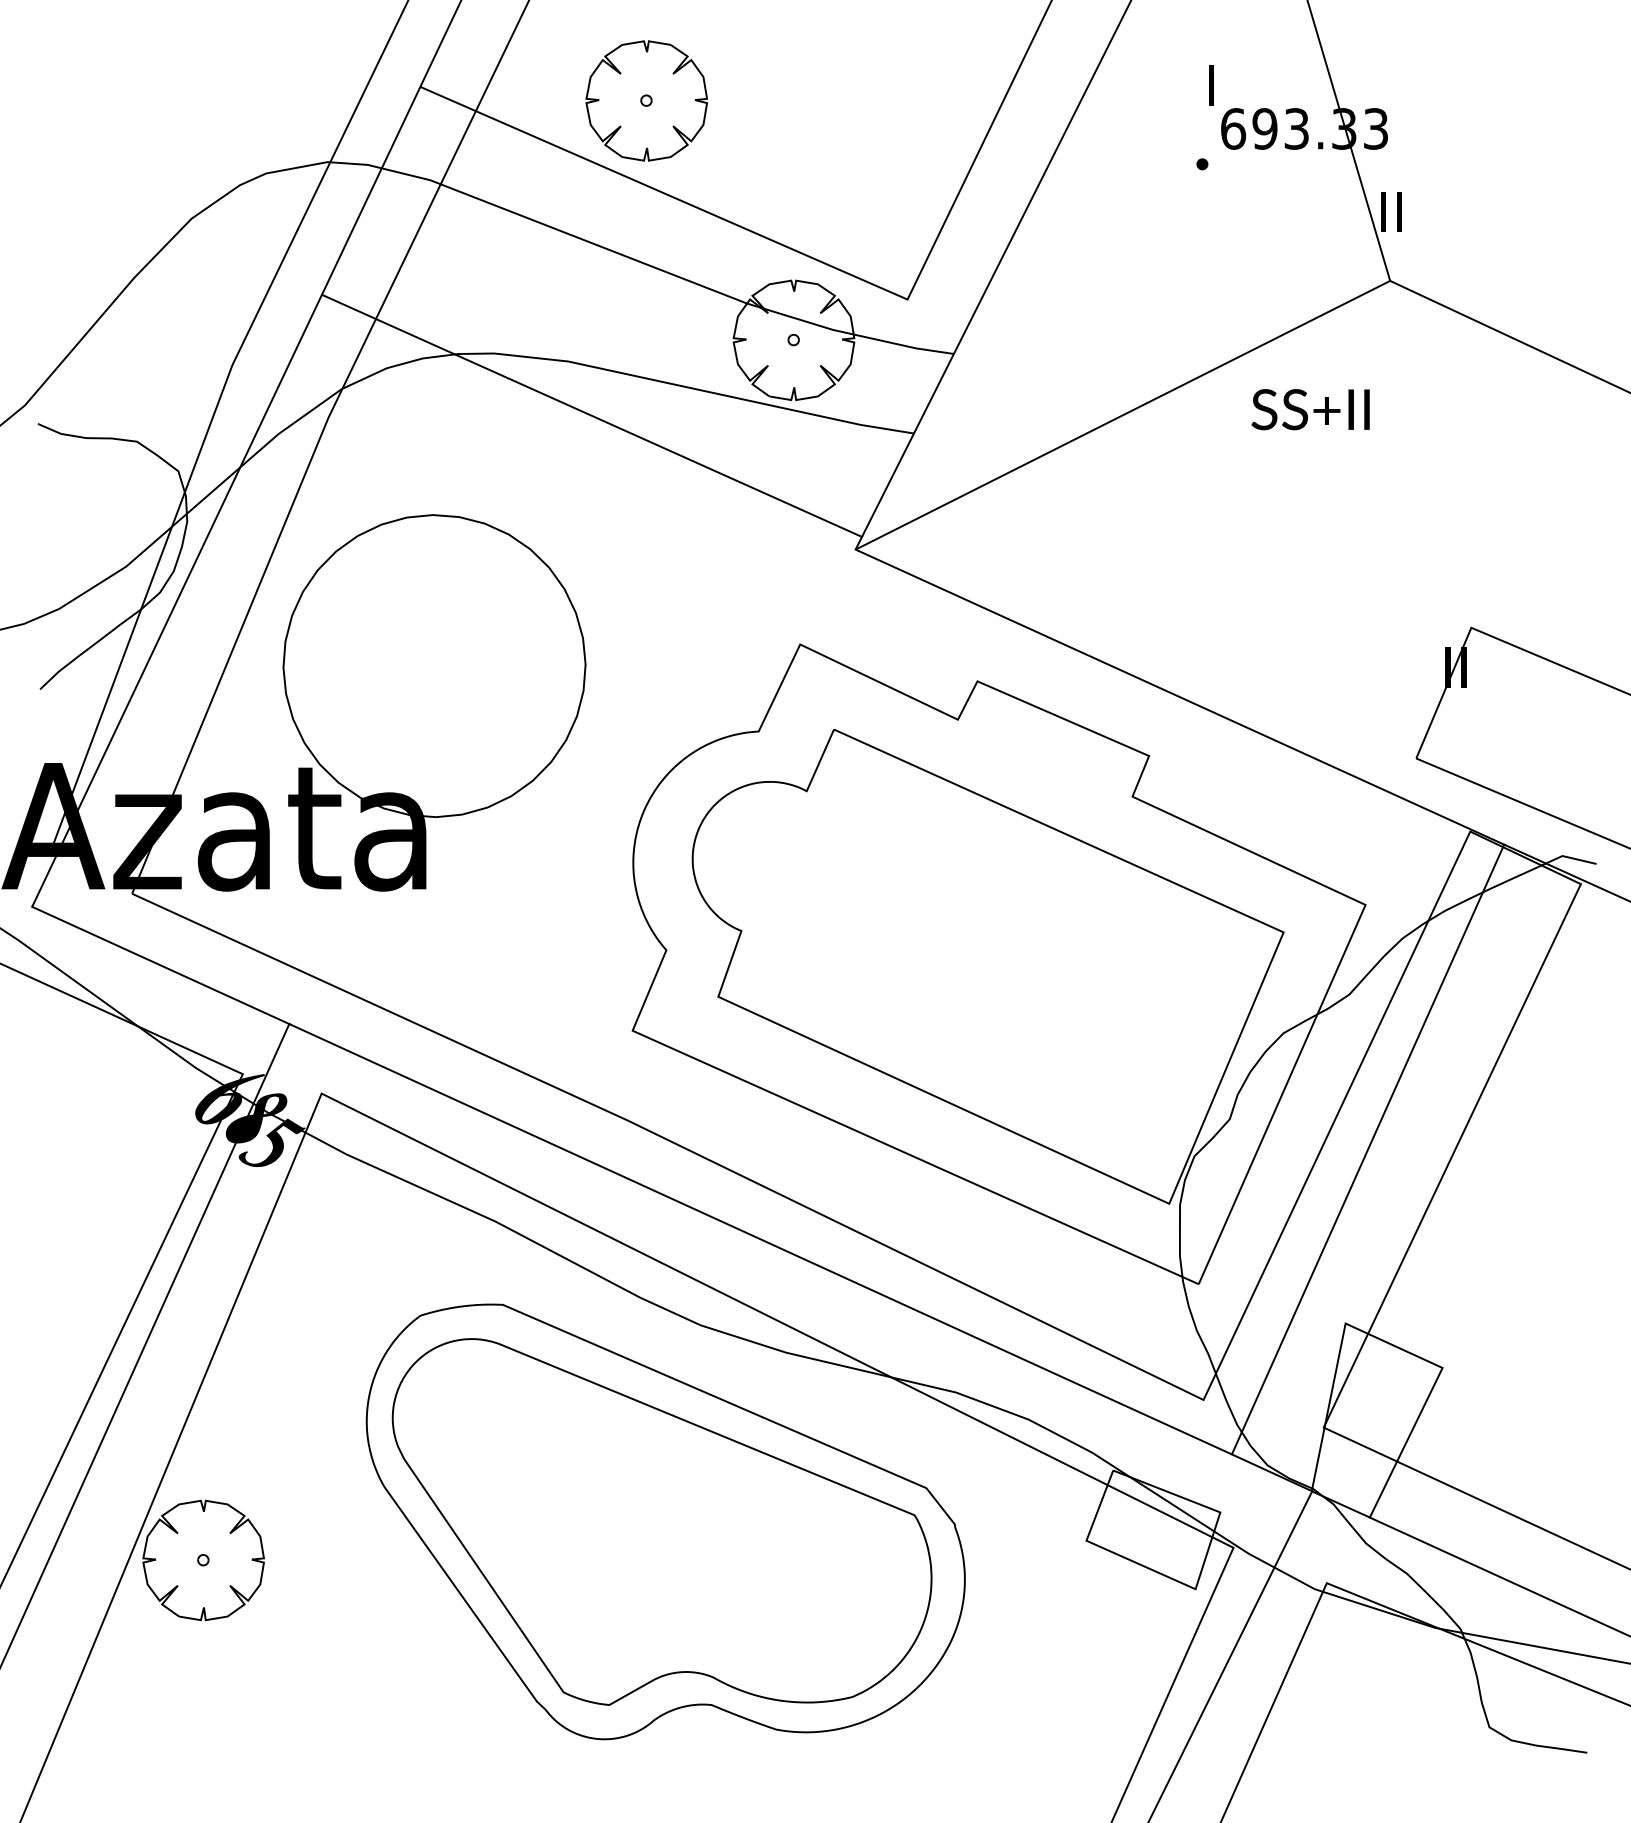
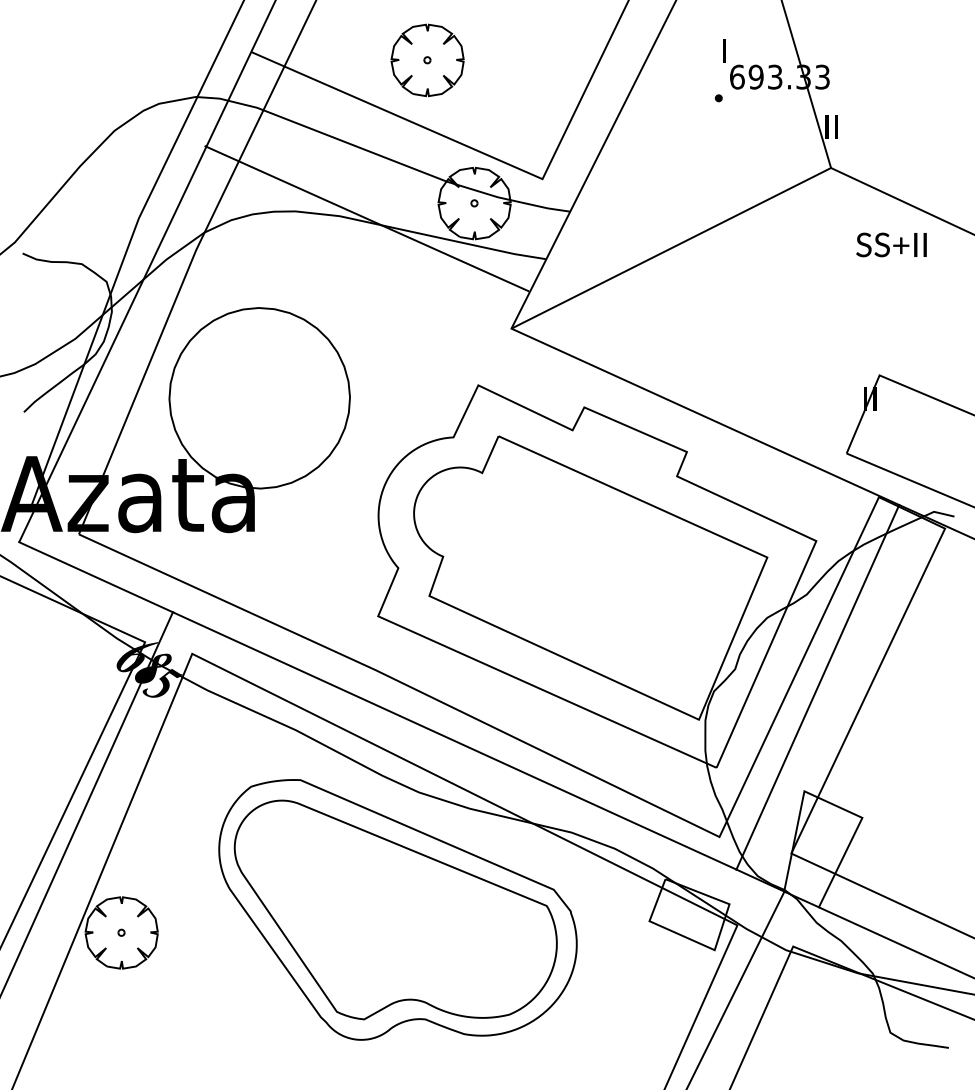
part: (646, 101) -> (427, 60), moved
text: (1310, 408) -> (891, 244), moved
line: (591, 415) -> (366, 218), moved

